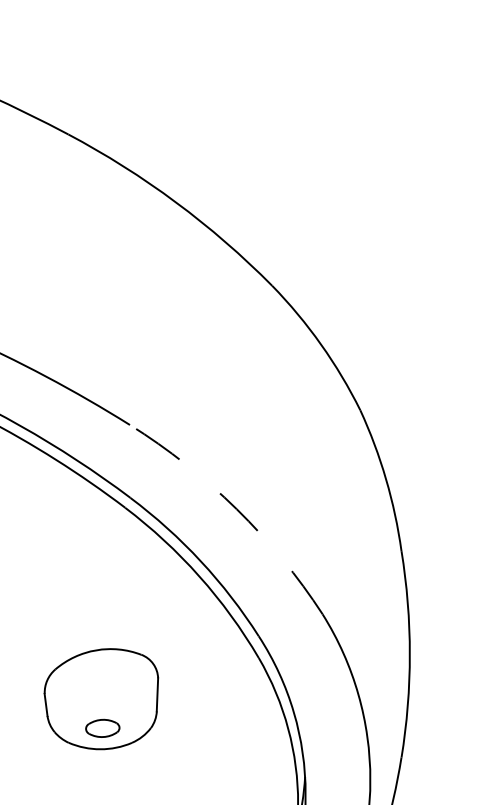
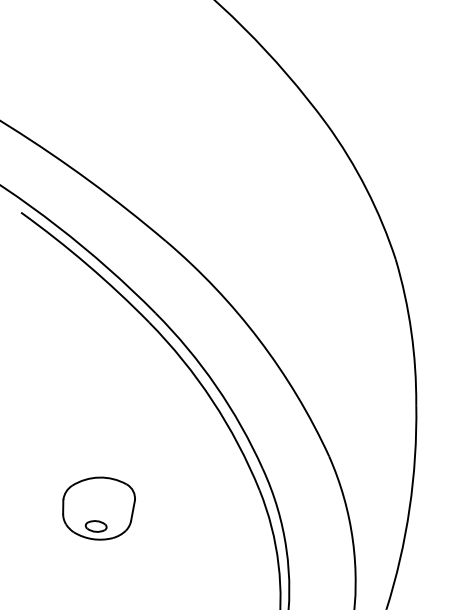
arc: (236, 509) -> (259, 340), dashed -> solid
part: (101, 698) -> (98, 507), size x0.62

